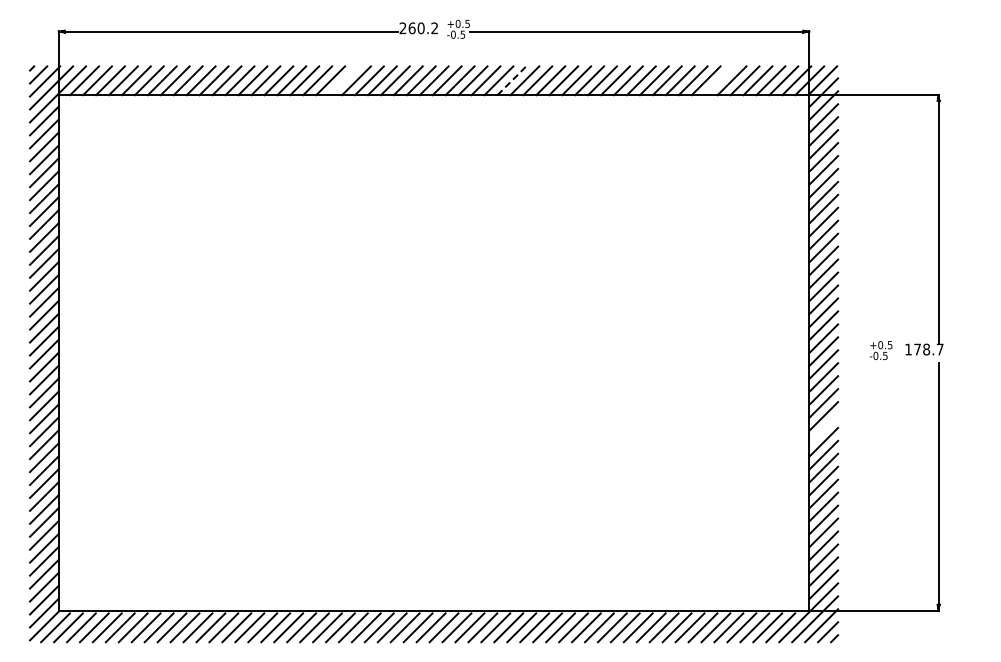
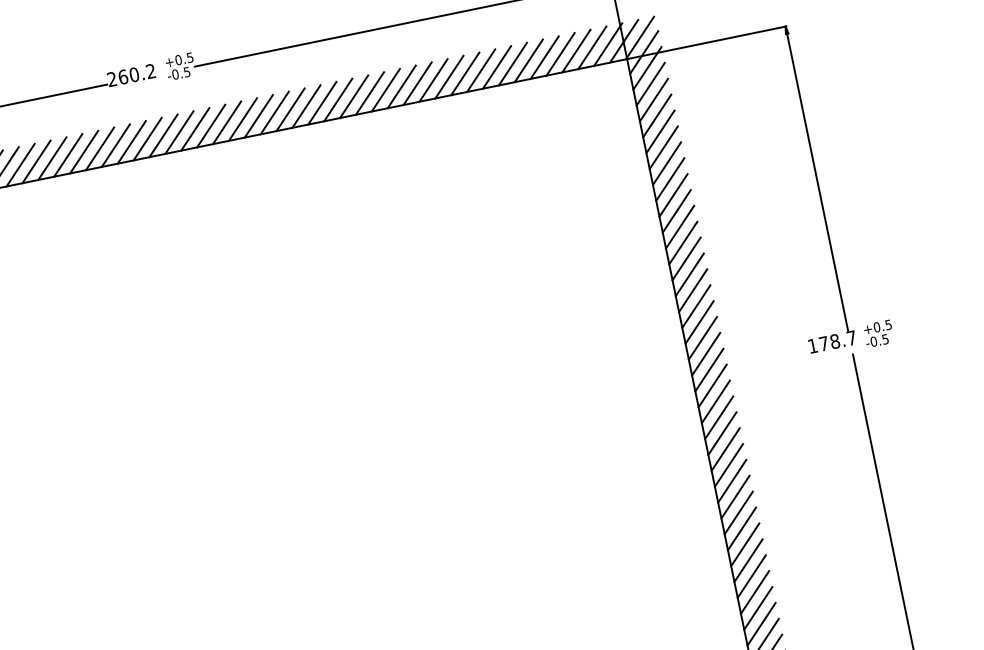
line: (343, 80) -> (52, 158), added
line: (512, 80) -> (259, 115), dashed -> solid
line: (718, 80) -> (512, 63), added
text: (880, 350) -> (878, 333), moved
line: (823, 429) -> (728, 465), added

